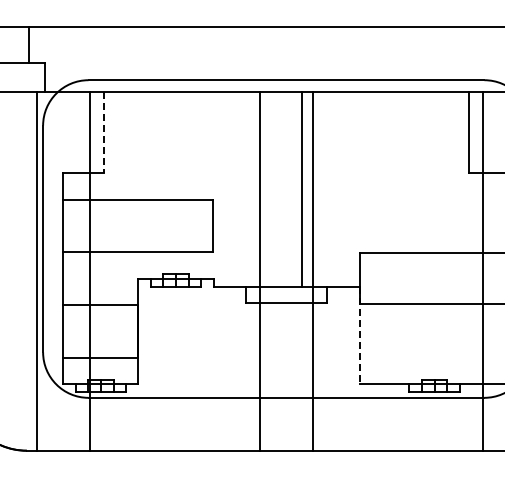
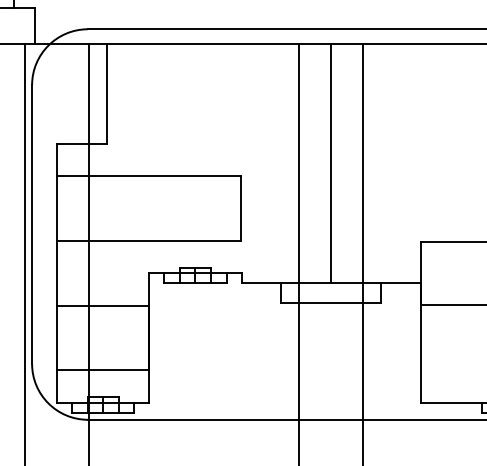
line: (103, 132) -> (106, 93), dashed -> solid
line: (301, 189) -> (331, 163), moved
line: (359, 335) -> (421, 343), dashed -> solid

